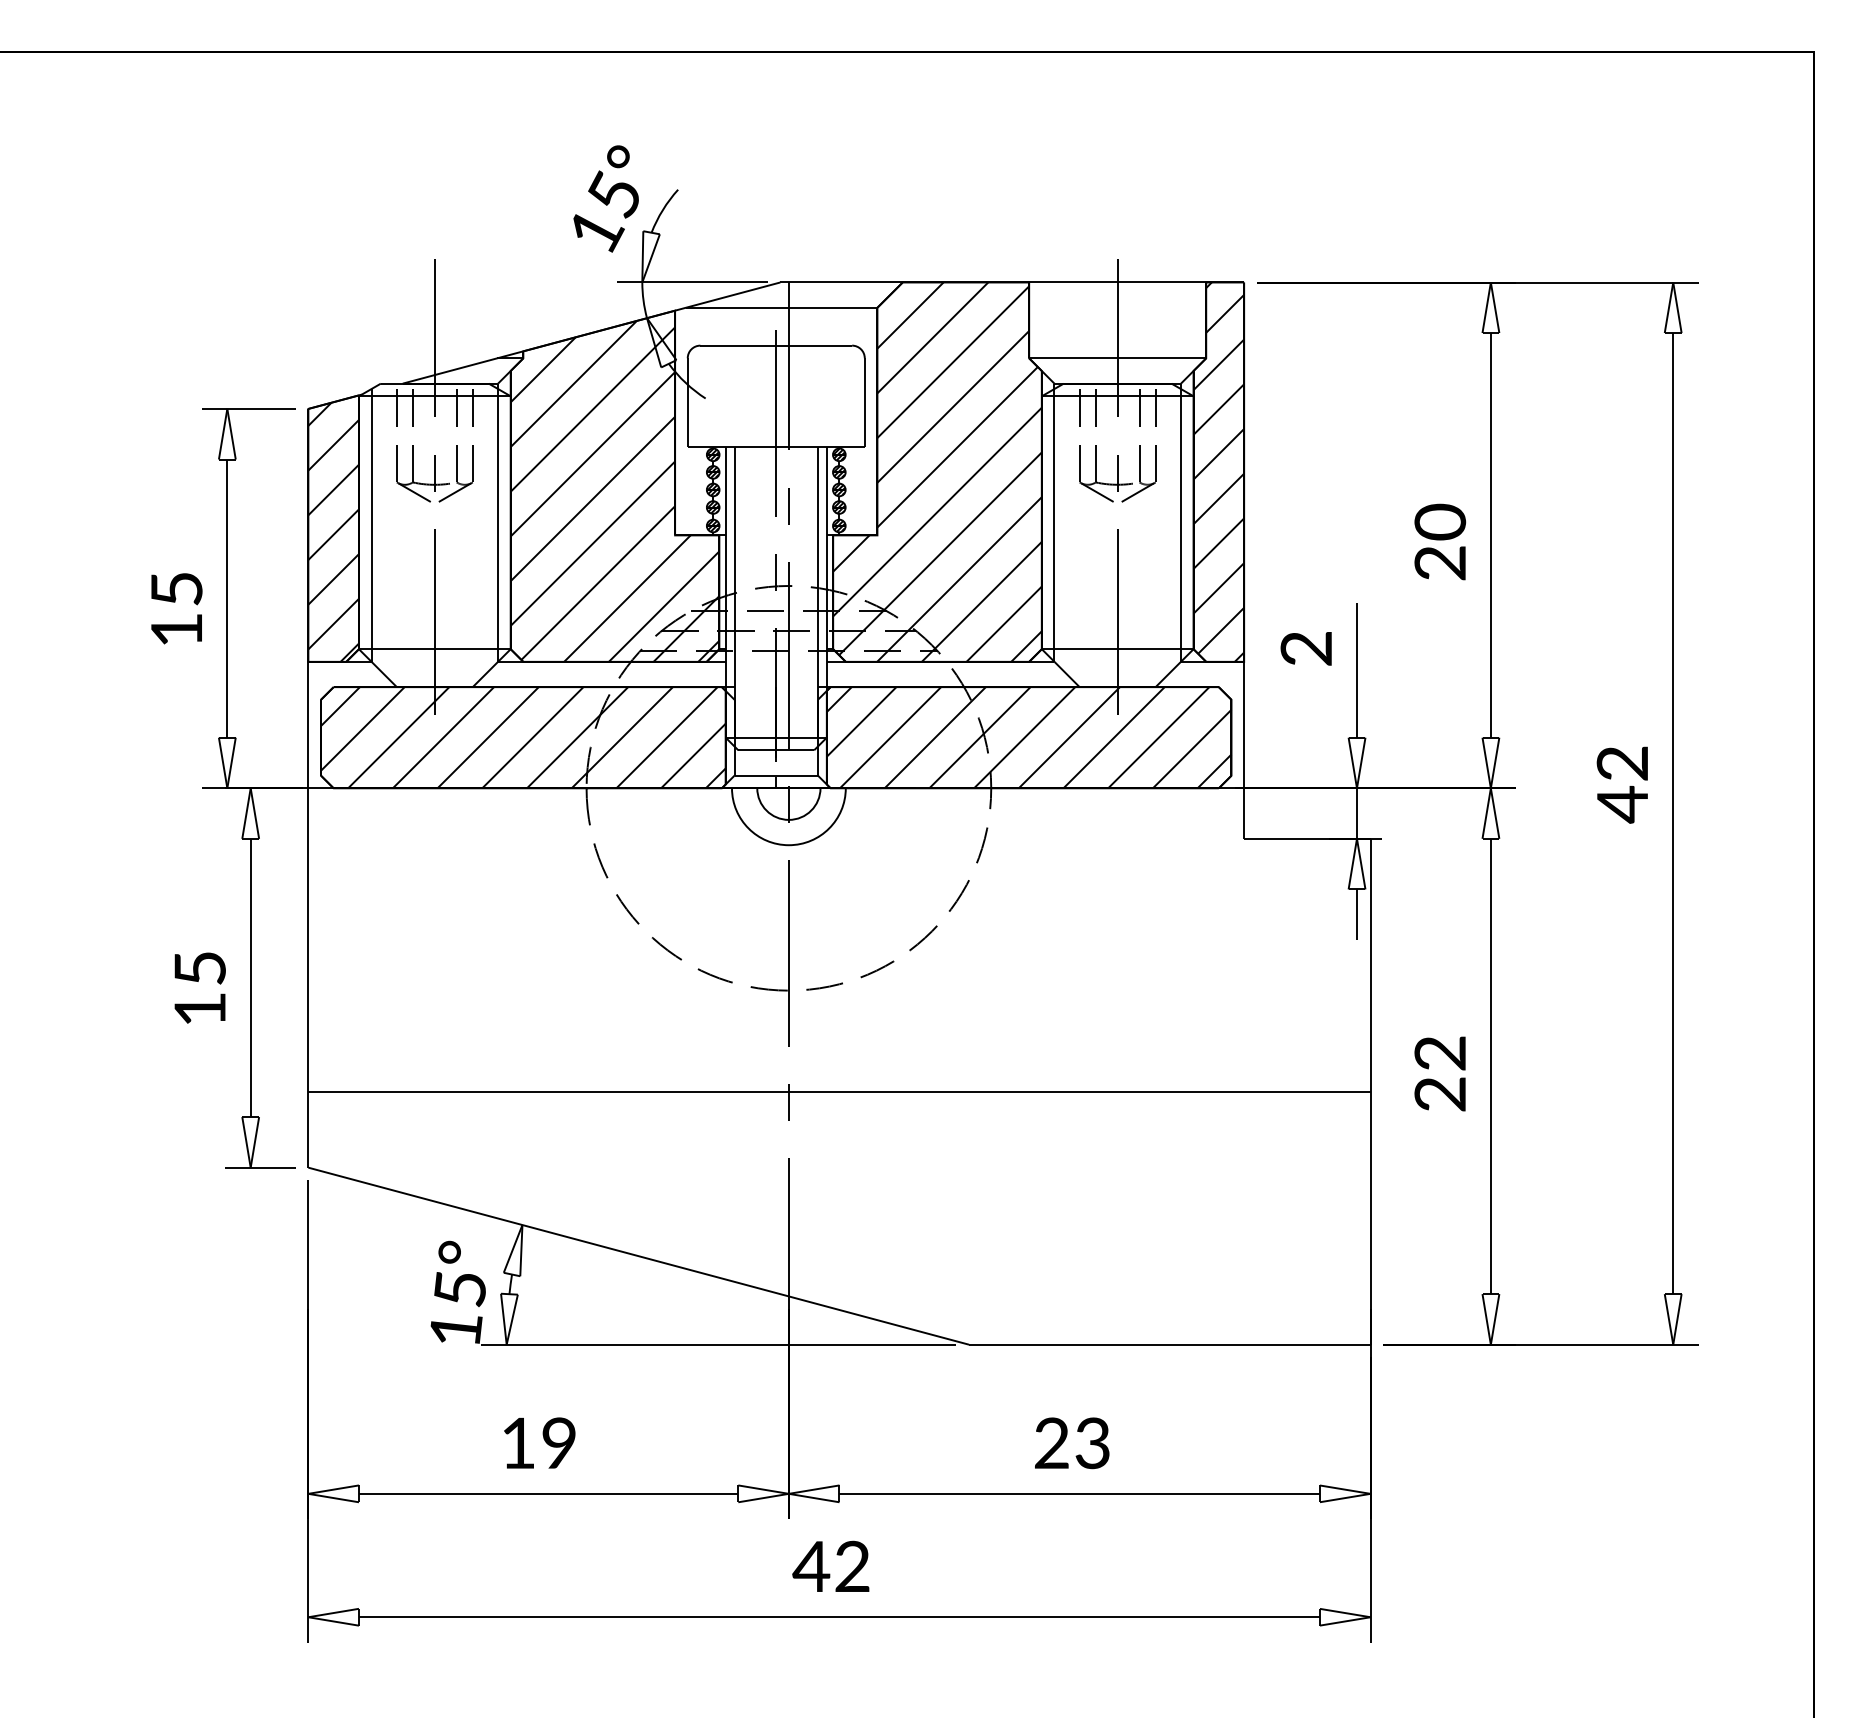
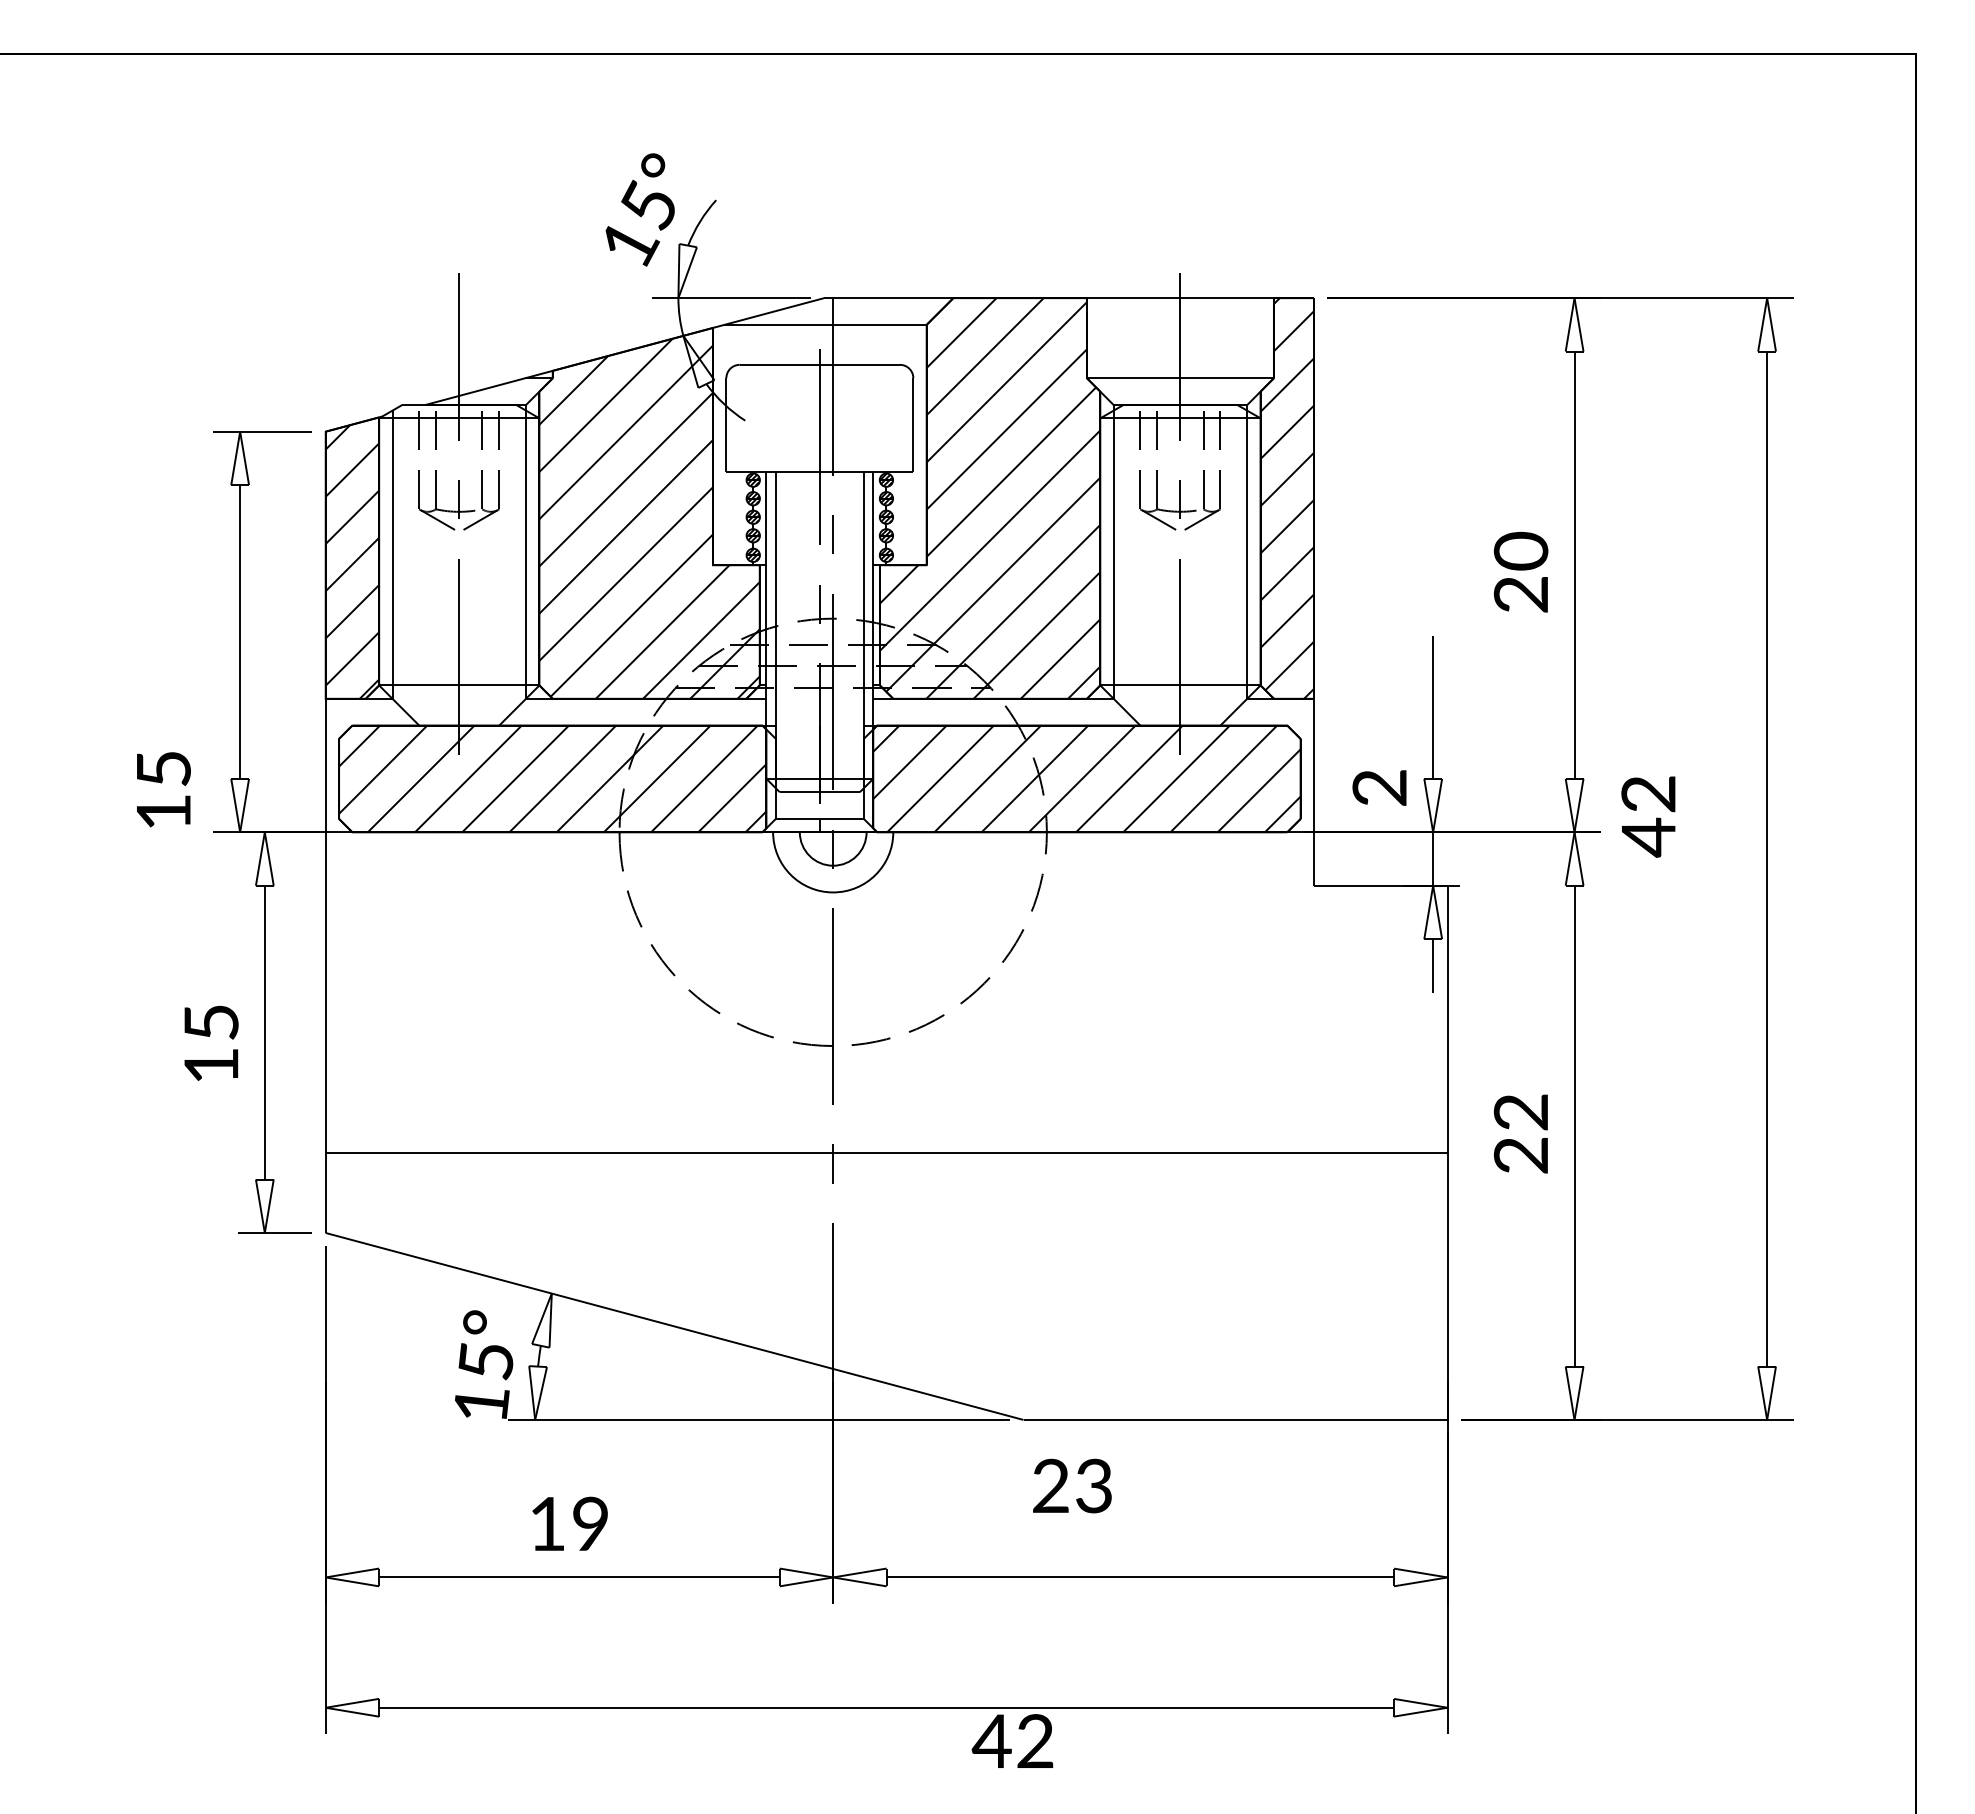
text: (176, 608) -> (163, 789), moved
text: (1306, 648) -> (1379, 787), moved
text: (1622, 784) -> (1648, 816), moved
text: (1072, 1442) -> (1072, 1485), moved
text: (830, 1565) -> (1012, 1740), moved

